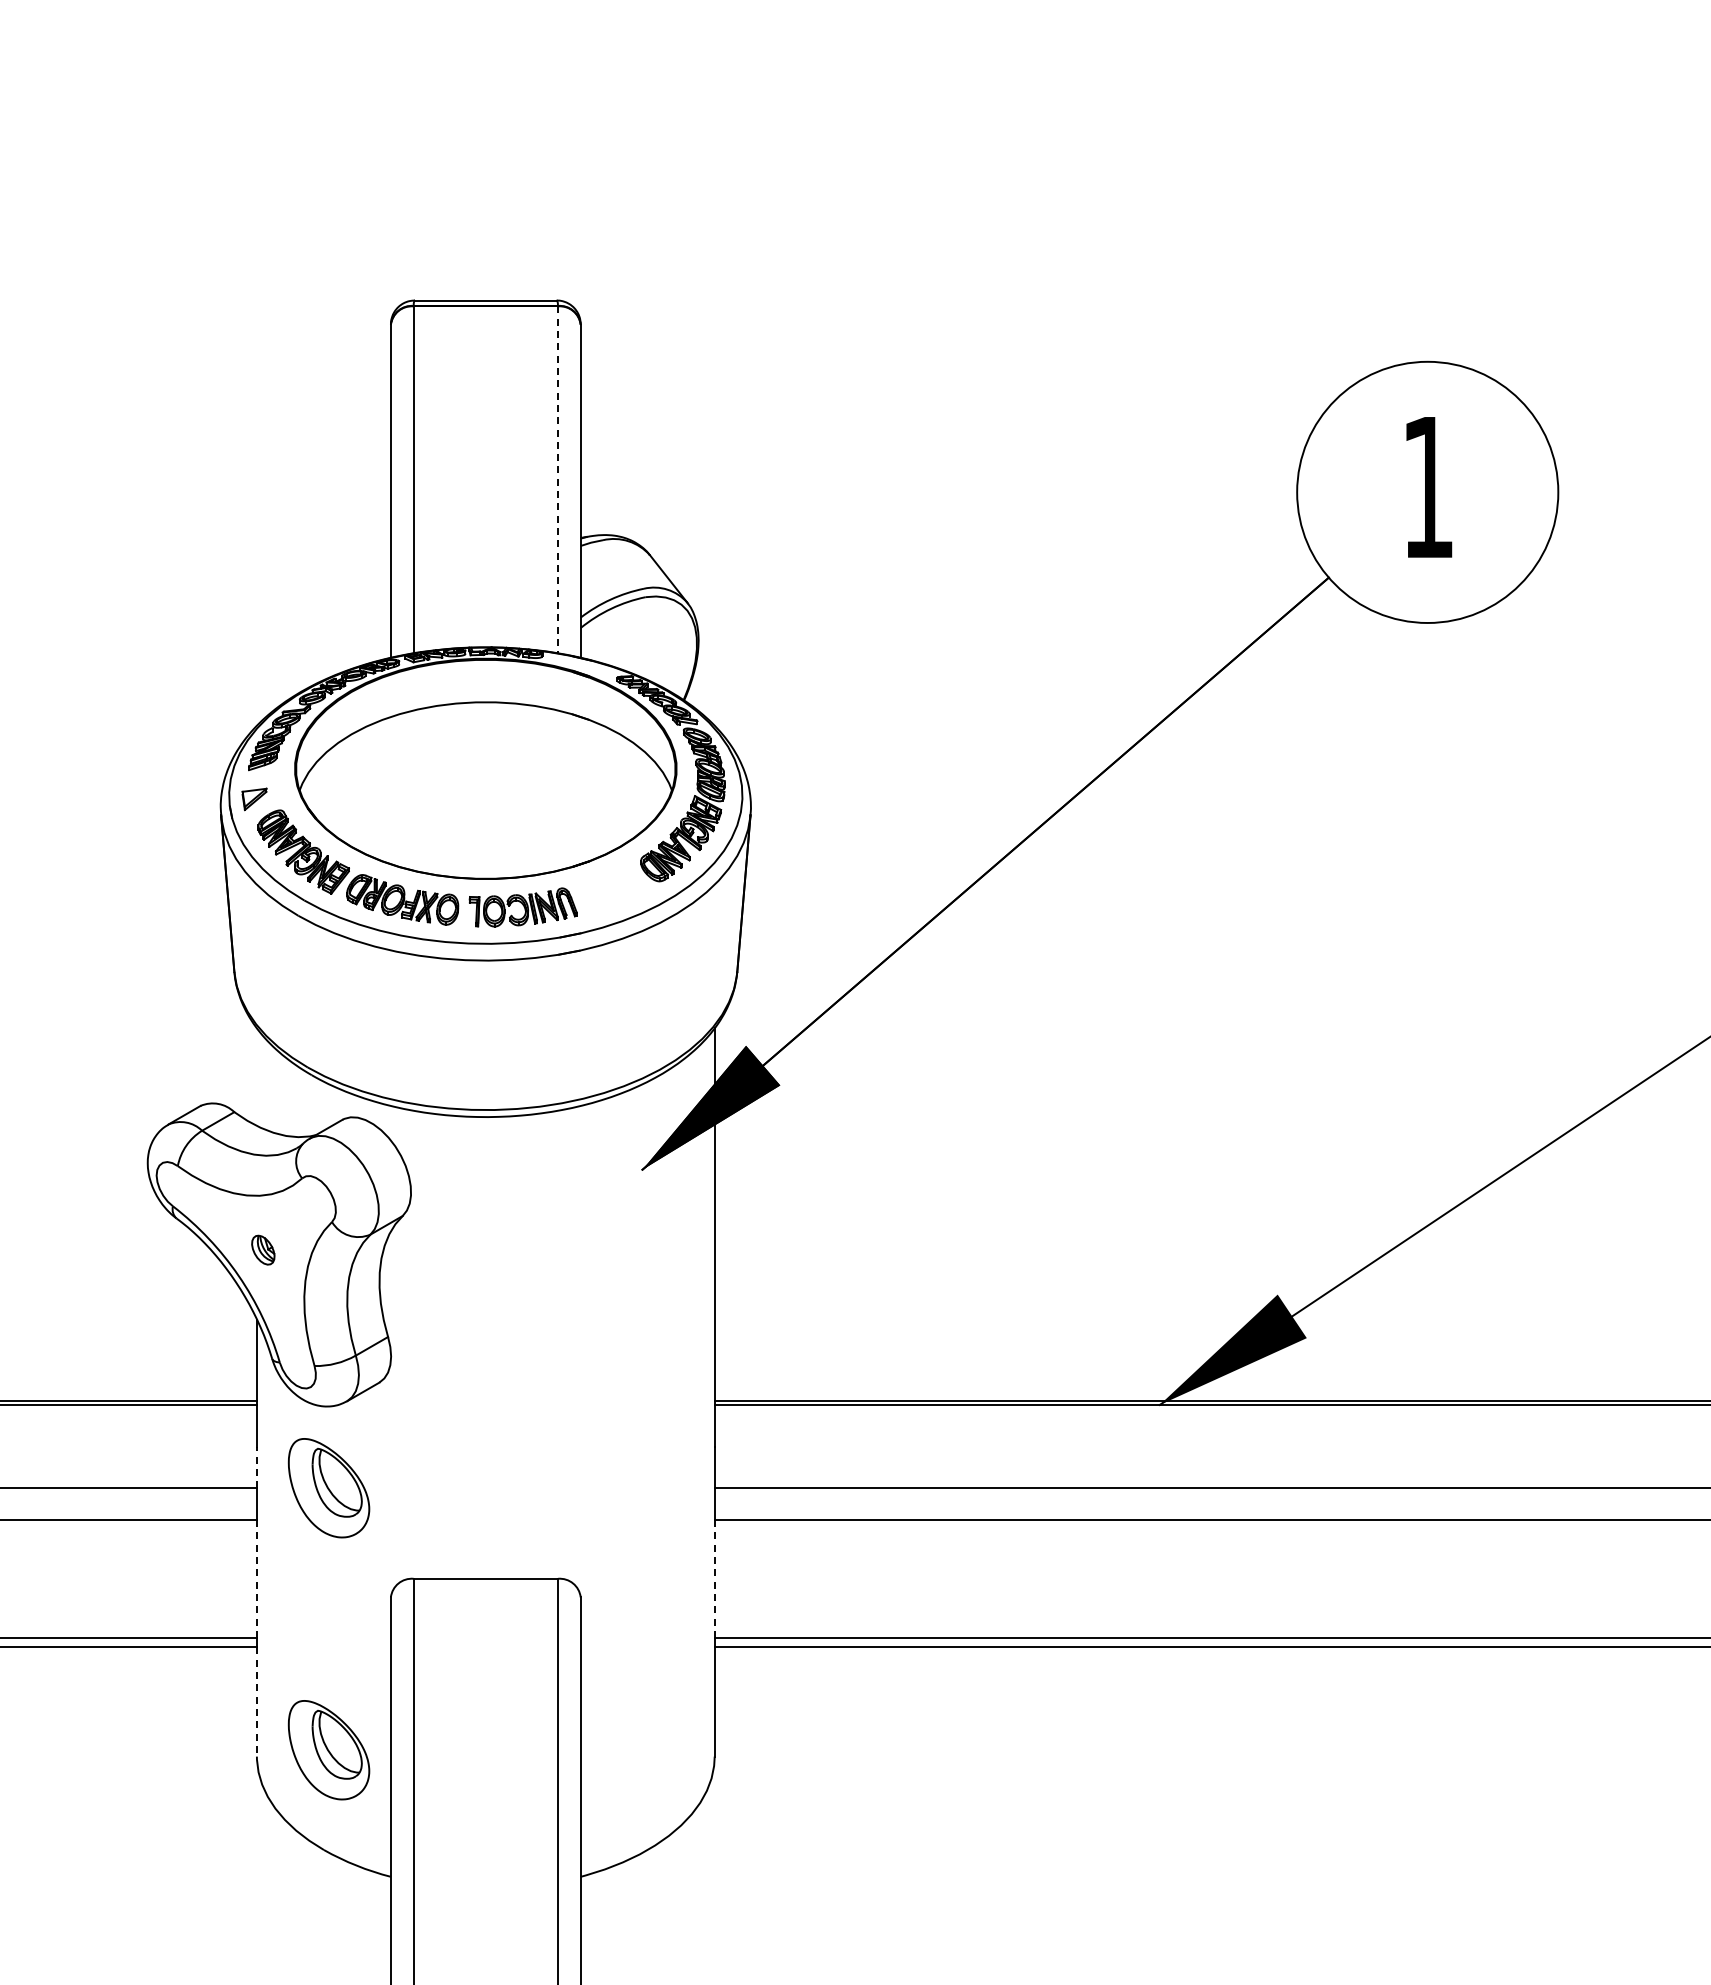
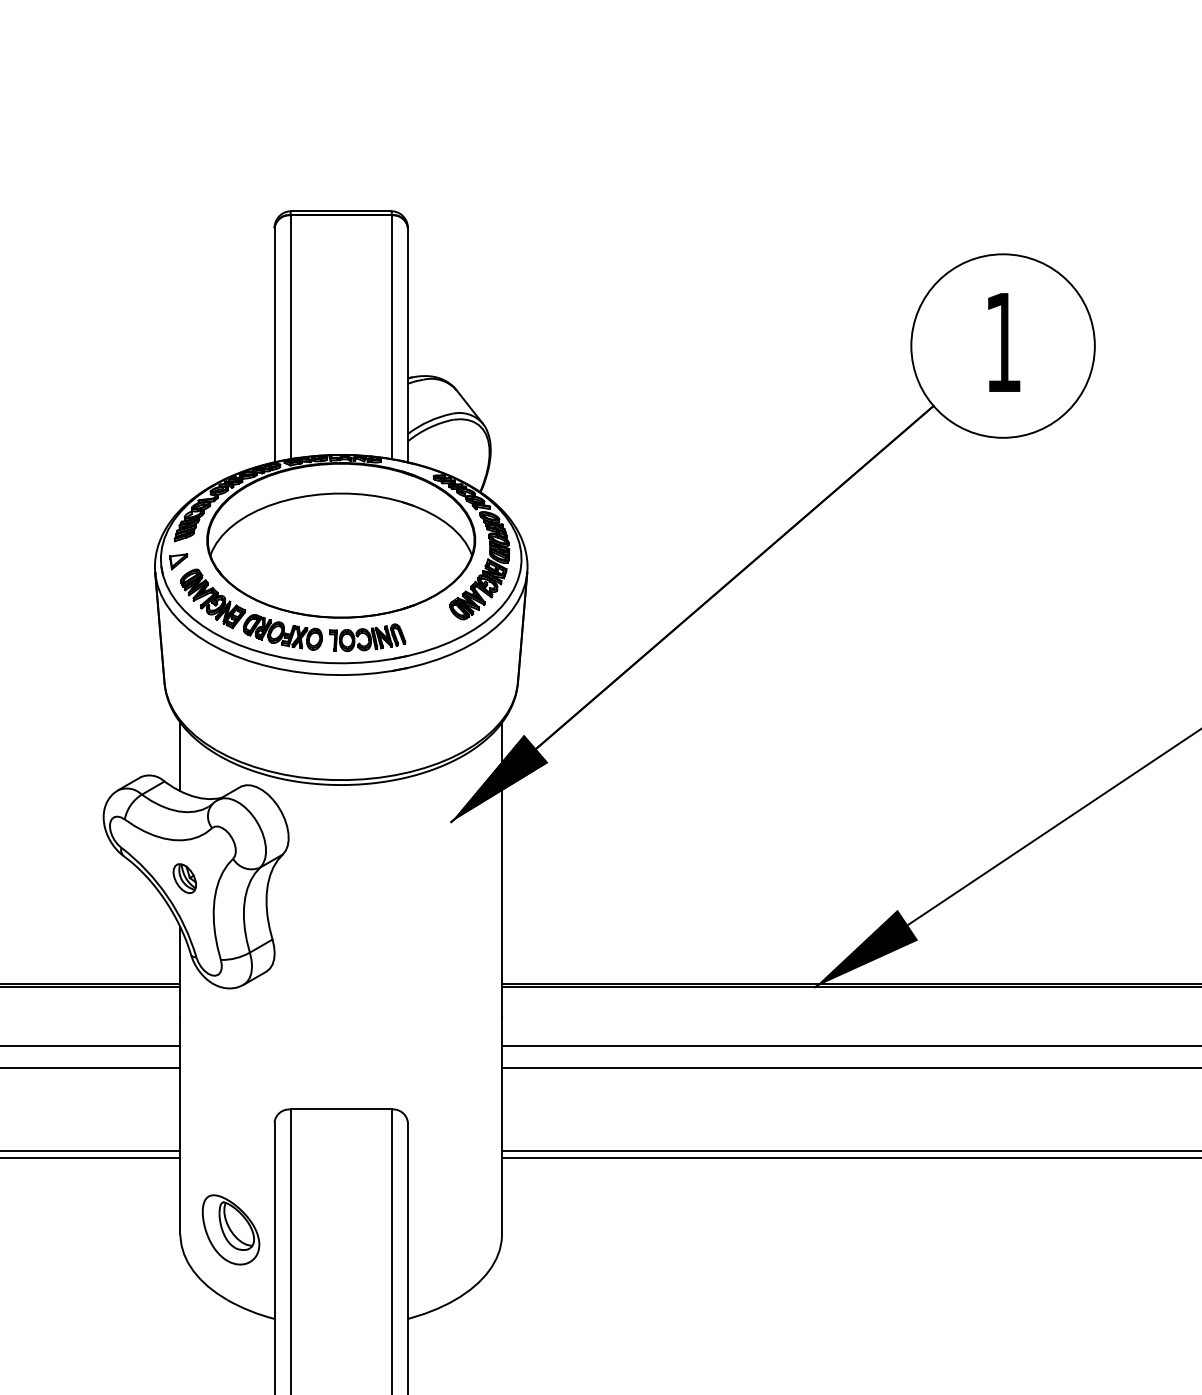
line: (557, 480) -> (391, 337), dashed -> solid
line: (256, 1077) -> (180, 757), added
part: (263, 1249) -> (185, 878), size x1.43
line: (256, 1467) -> (180, 1031), dashed -> solid
part: (328, 1488) -> (230, 1046), removed
line: (256, 1578) -> (180, 1109), dashed -> solid
line: (714, 1578) -> (501, 1109), dashed -> solid
line: (256, 1702) -> (180, 1196), dashed -> solid

